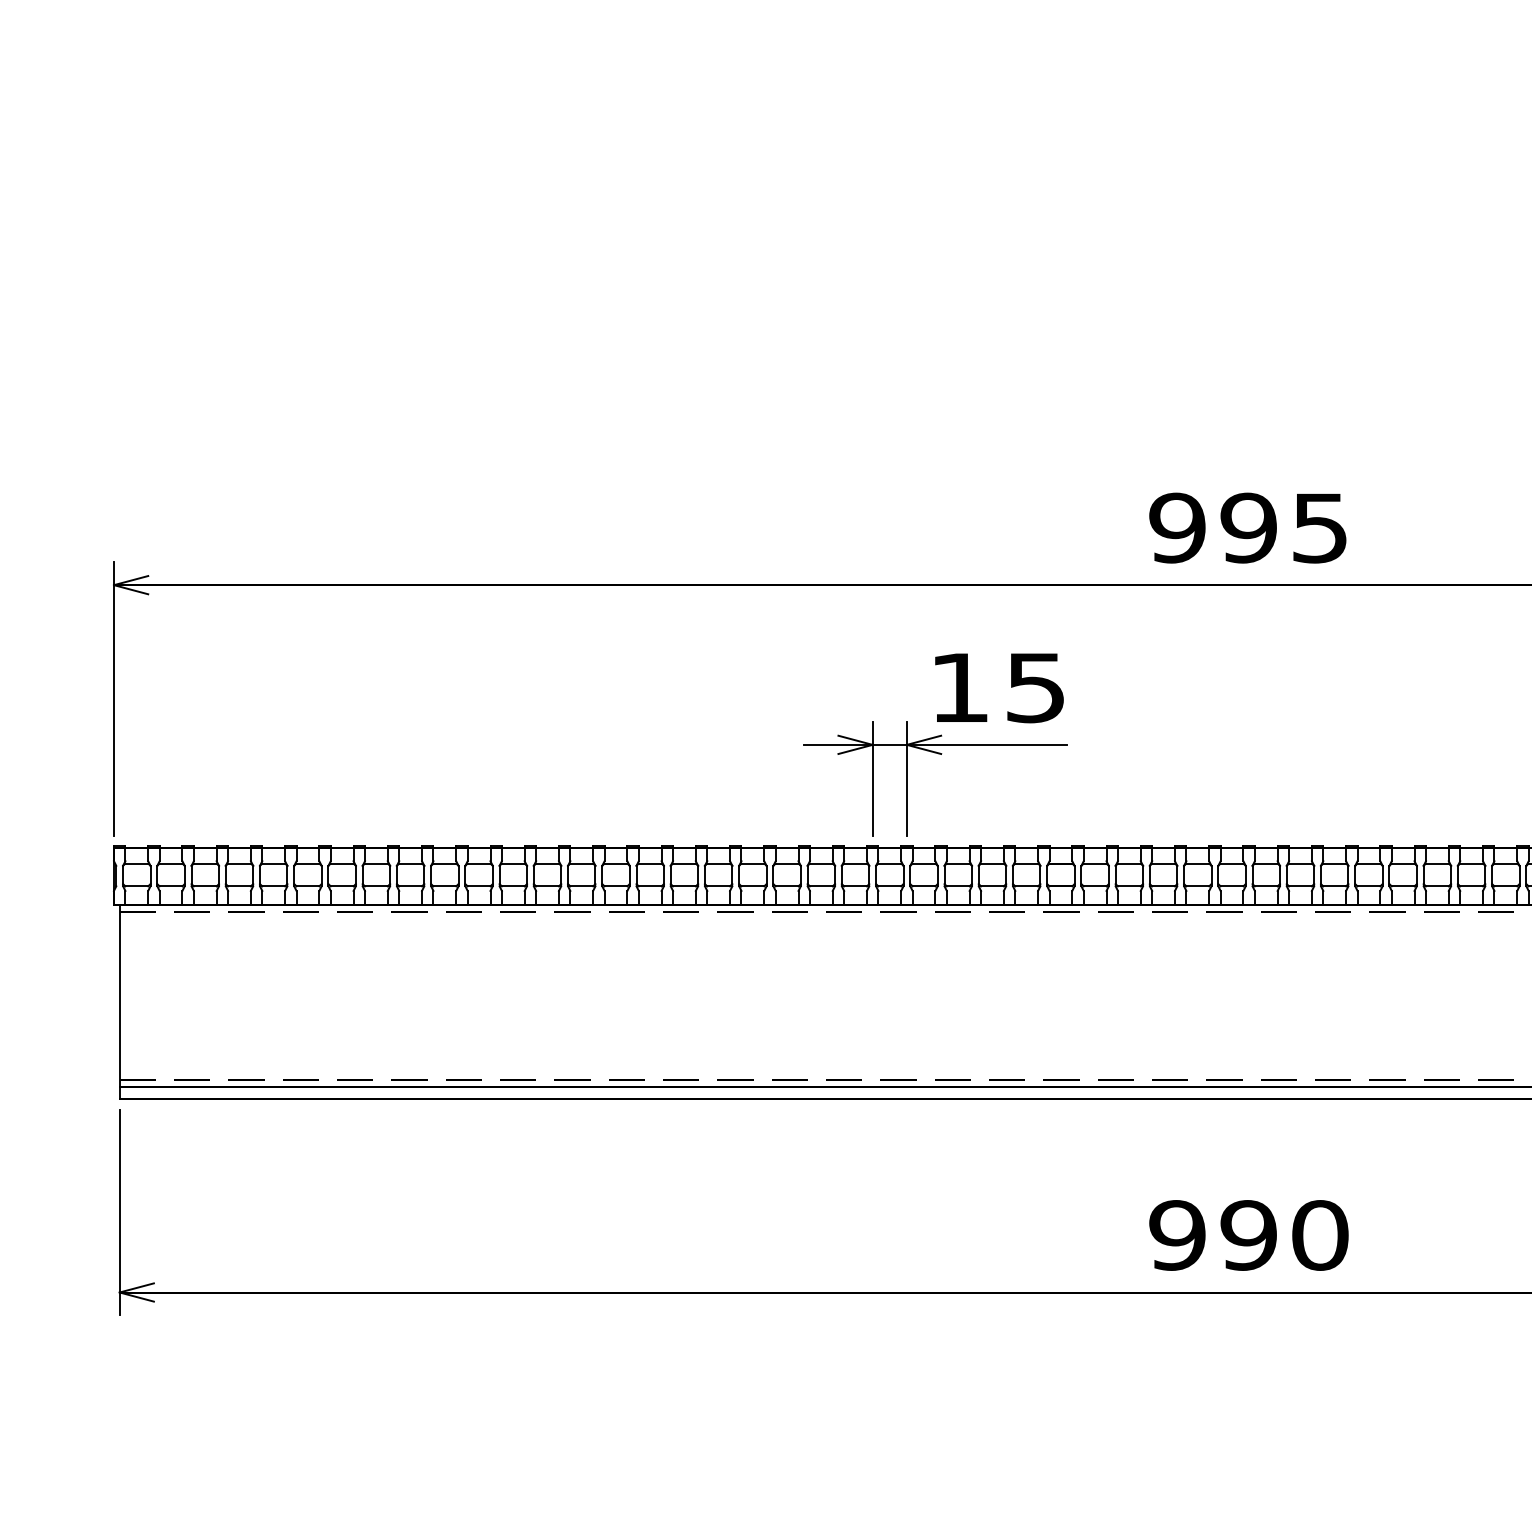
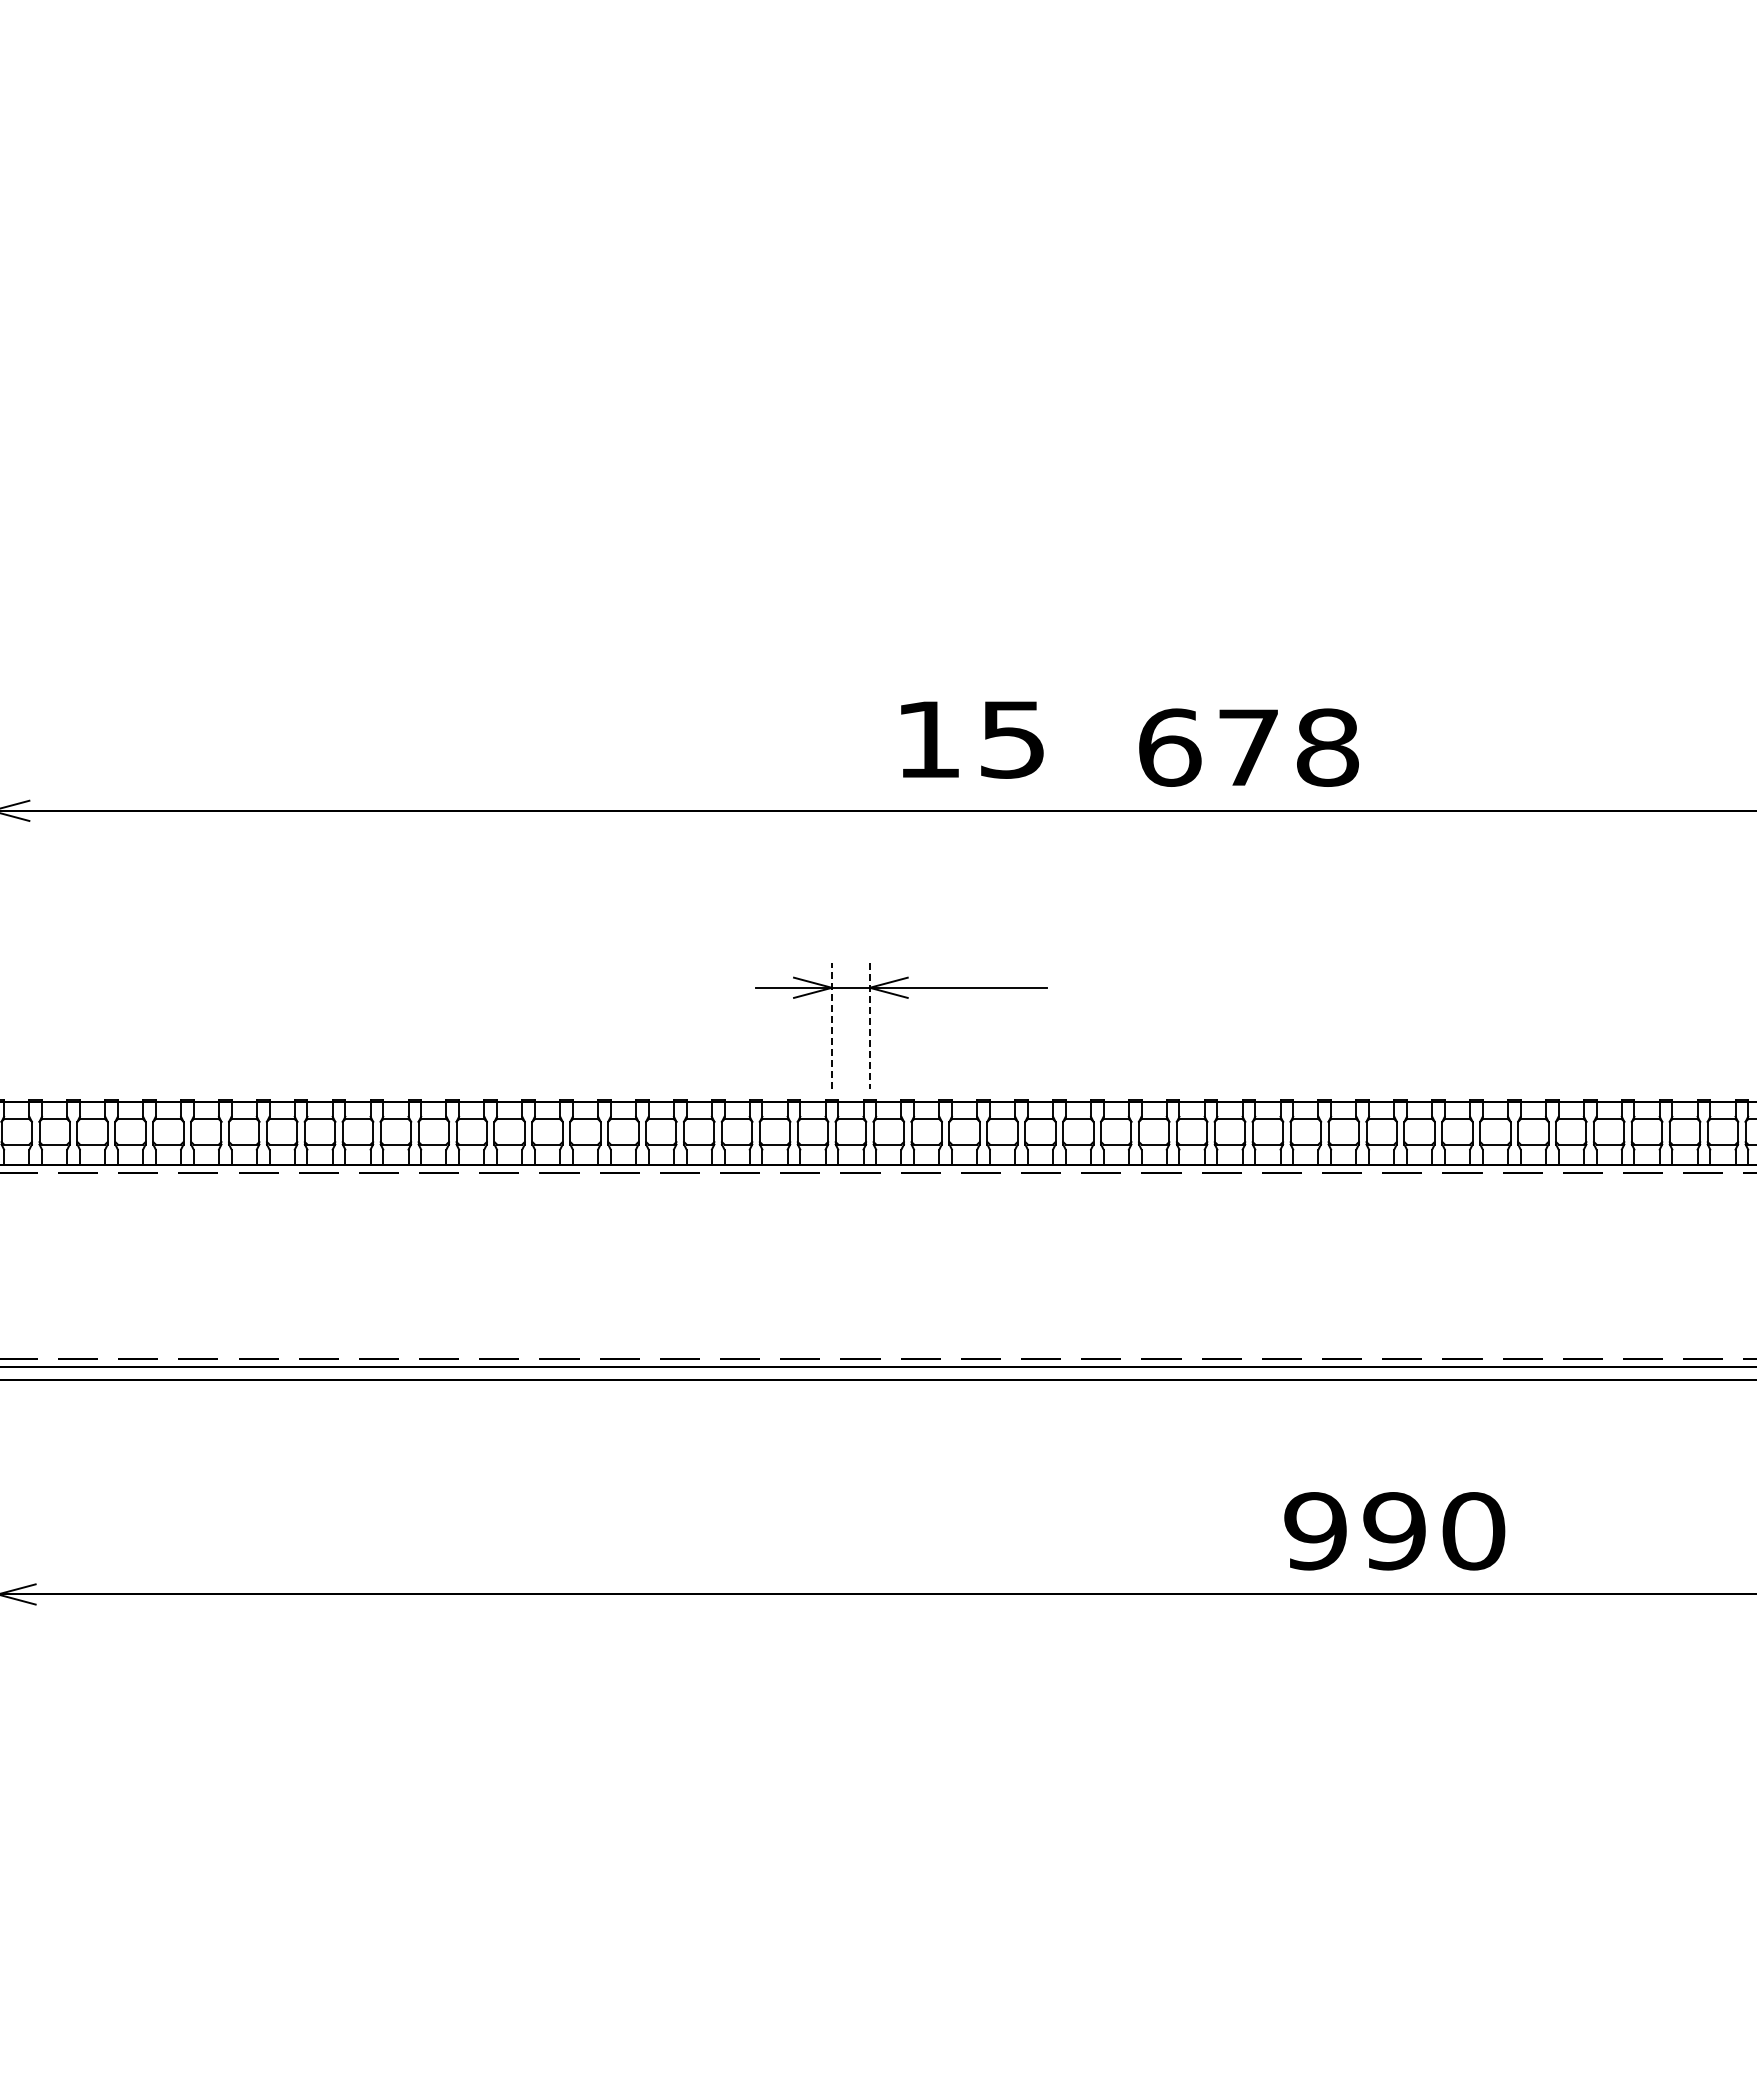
text: (1248, 527) -> (1248, 747), 995 -> 678
text: (999, 687) -> (972, 739), moved
line: (872, 778) -> (831, 1025), solid -> dashed
line: (906, 779) -> (869, 1026), solid -> dashed
text: (1248, 1235) -> (1394, 1531), moved

